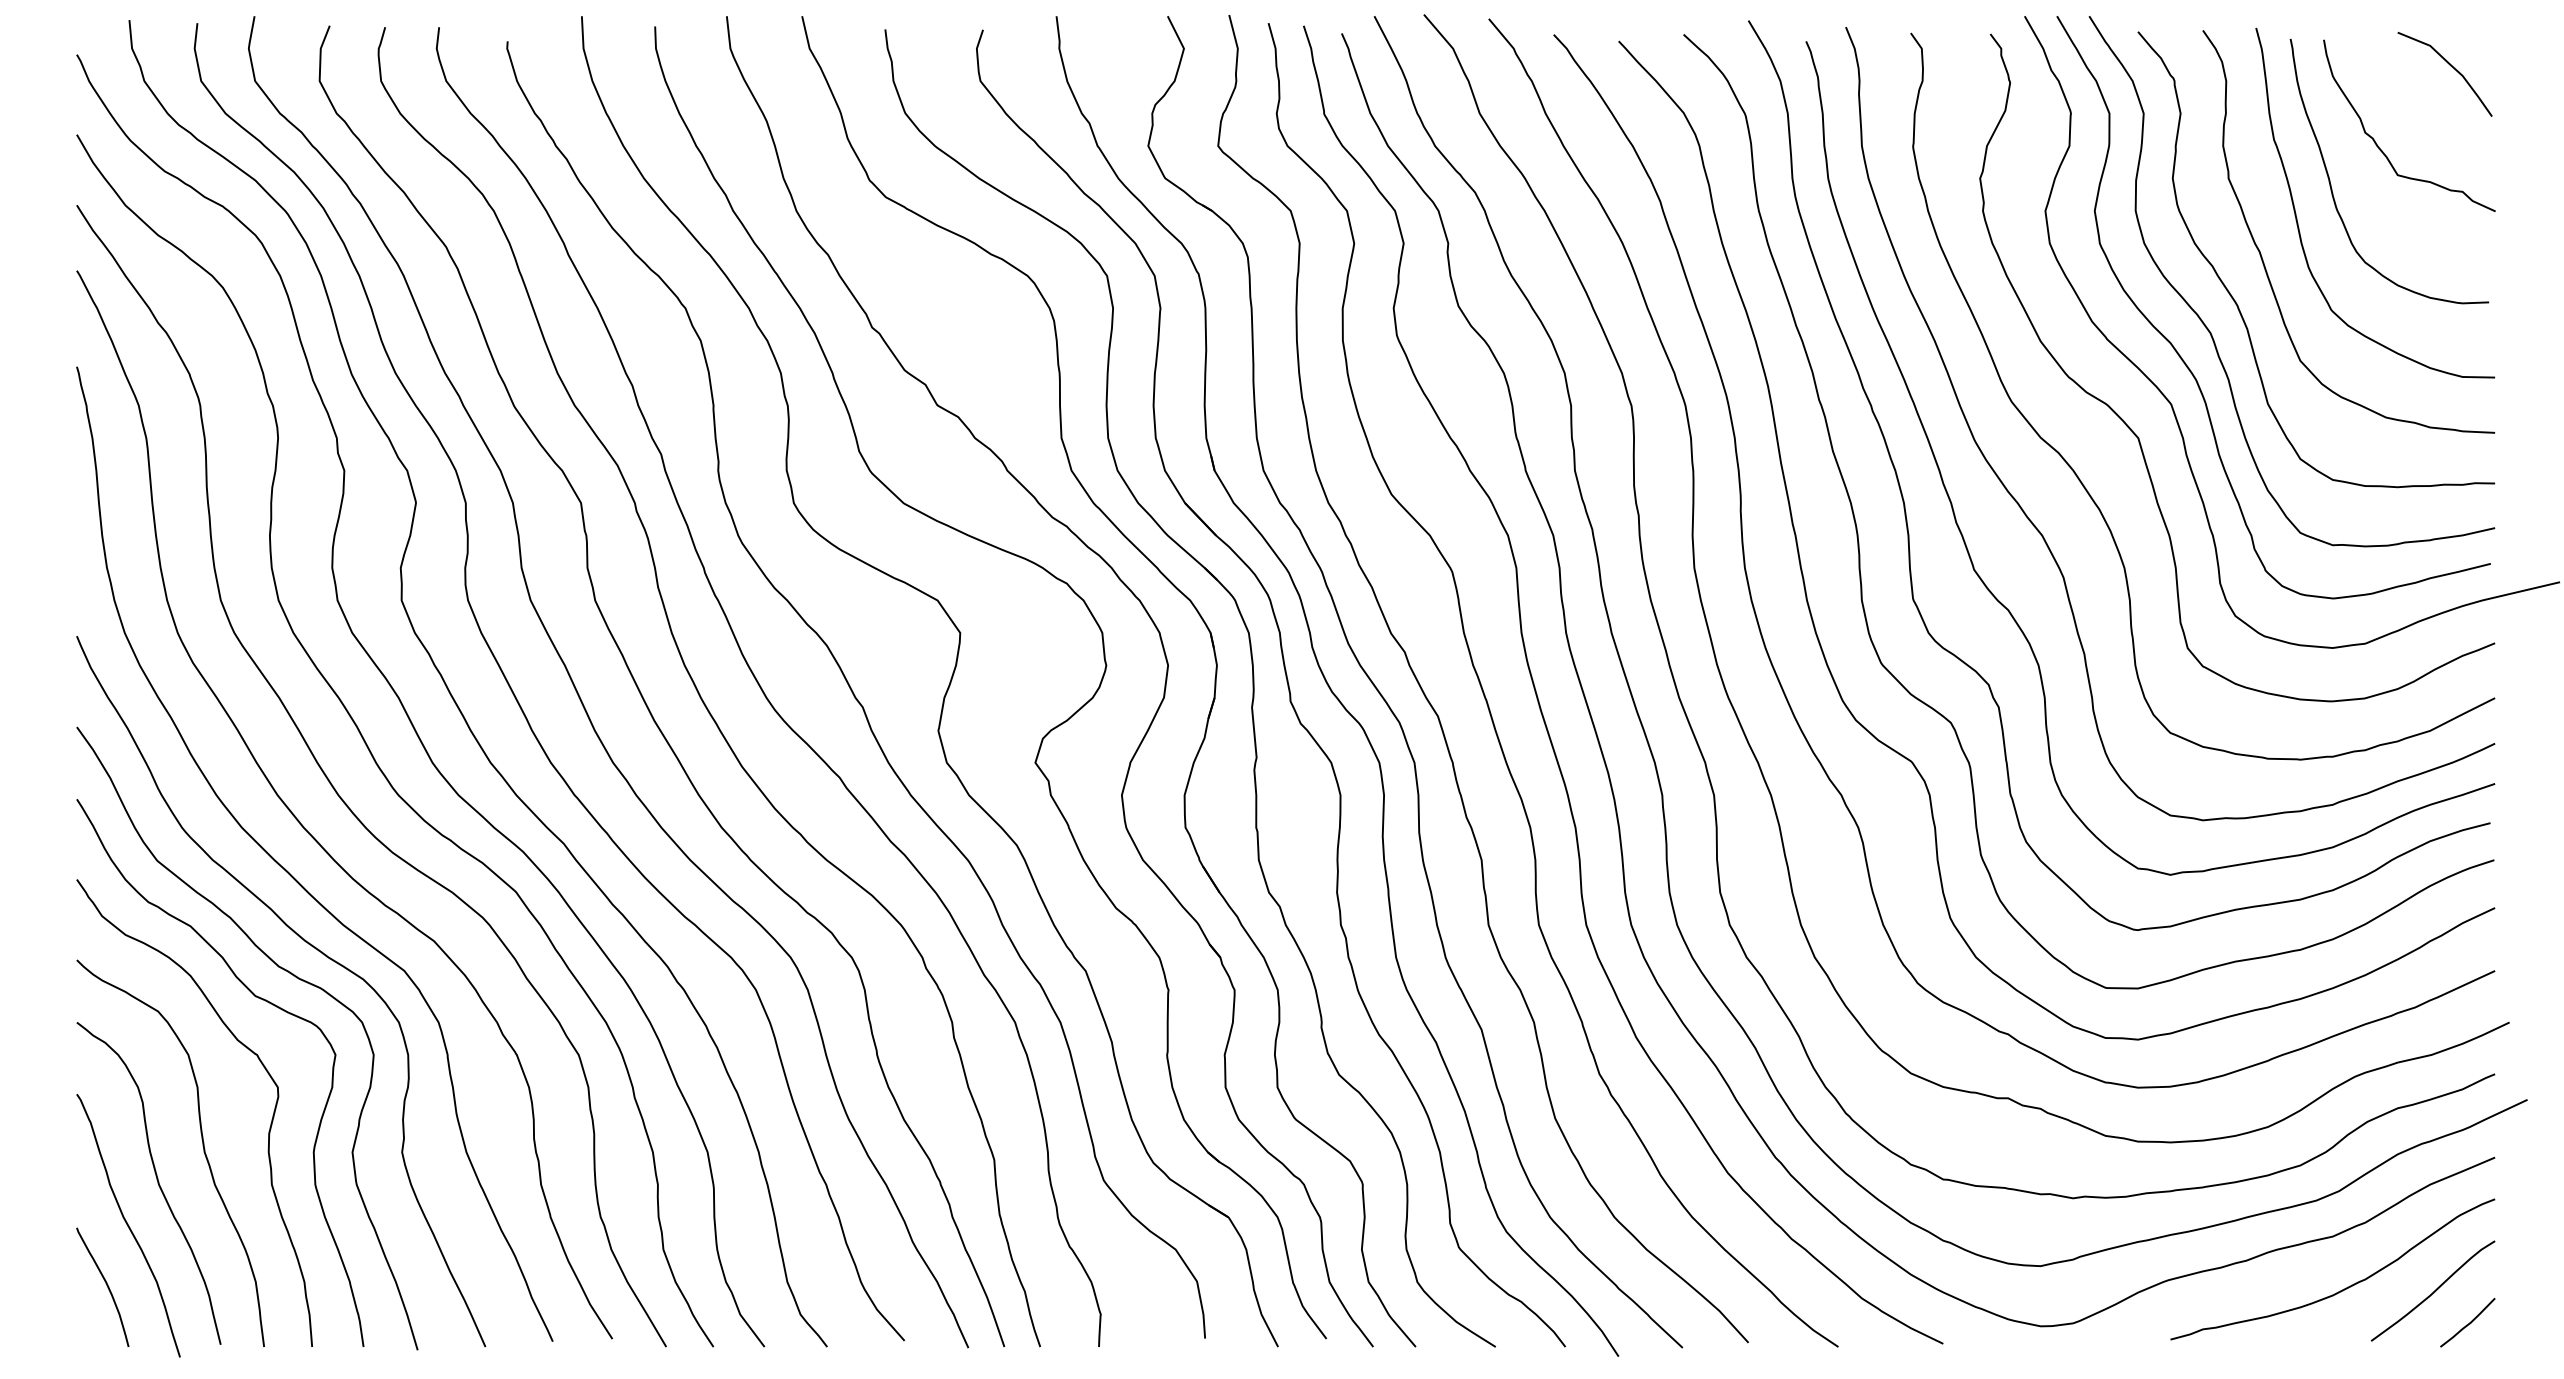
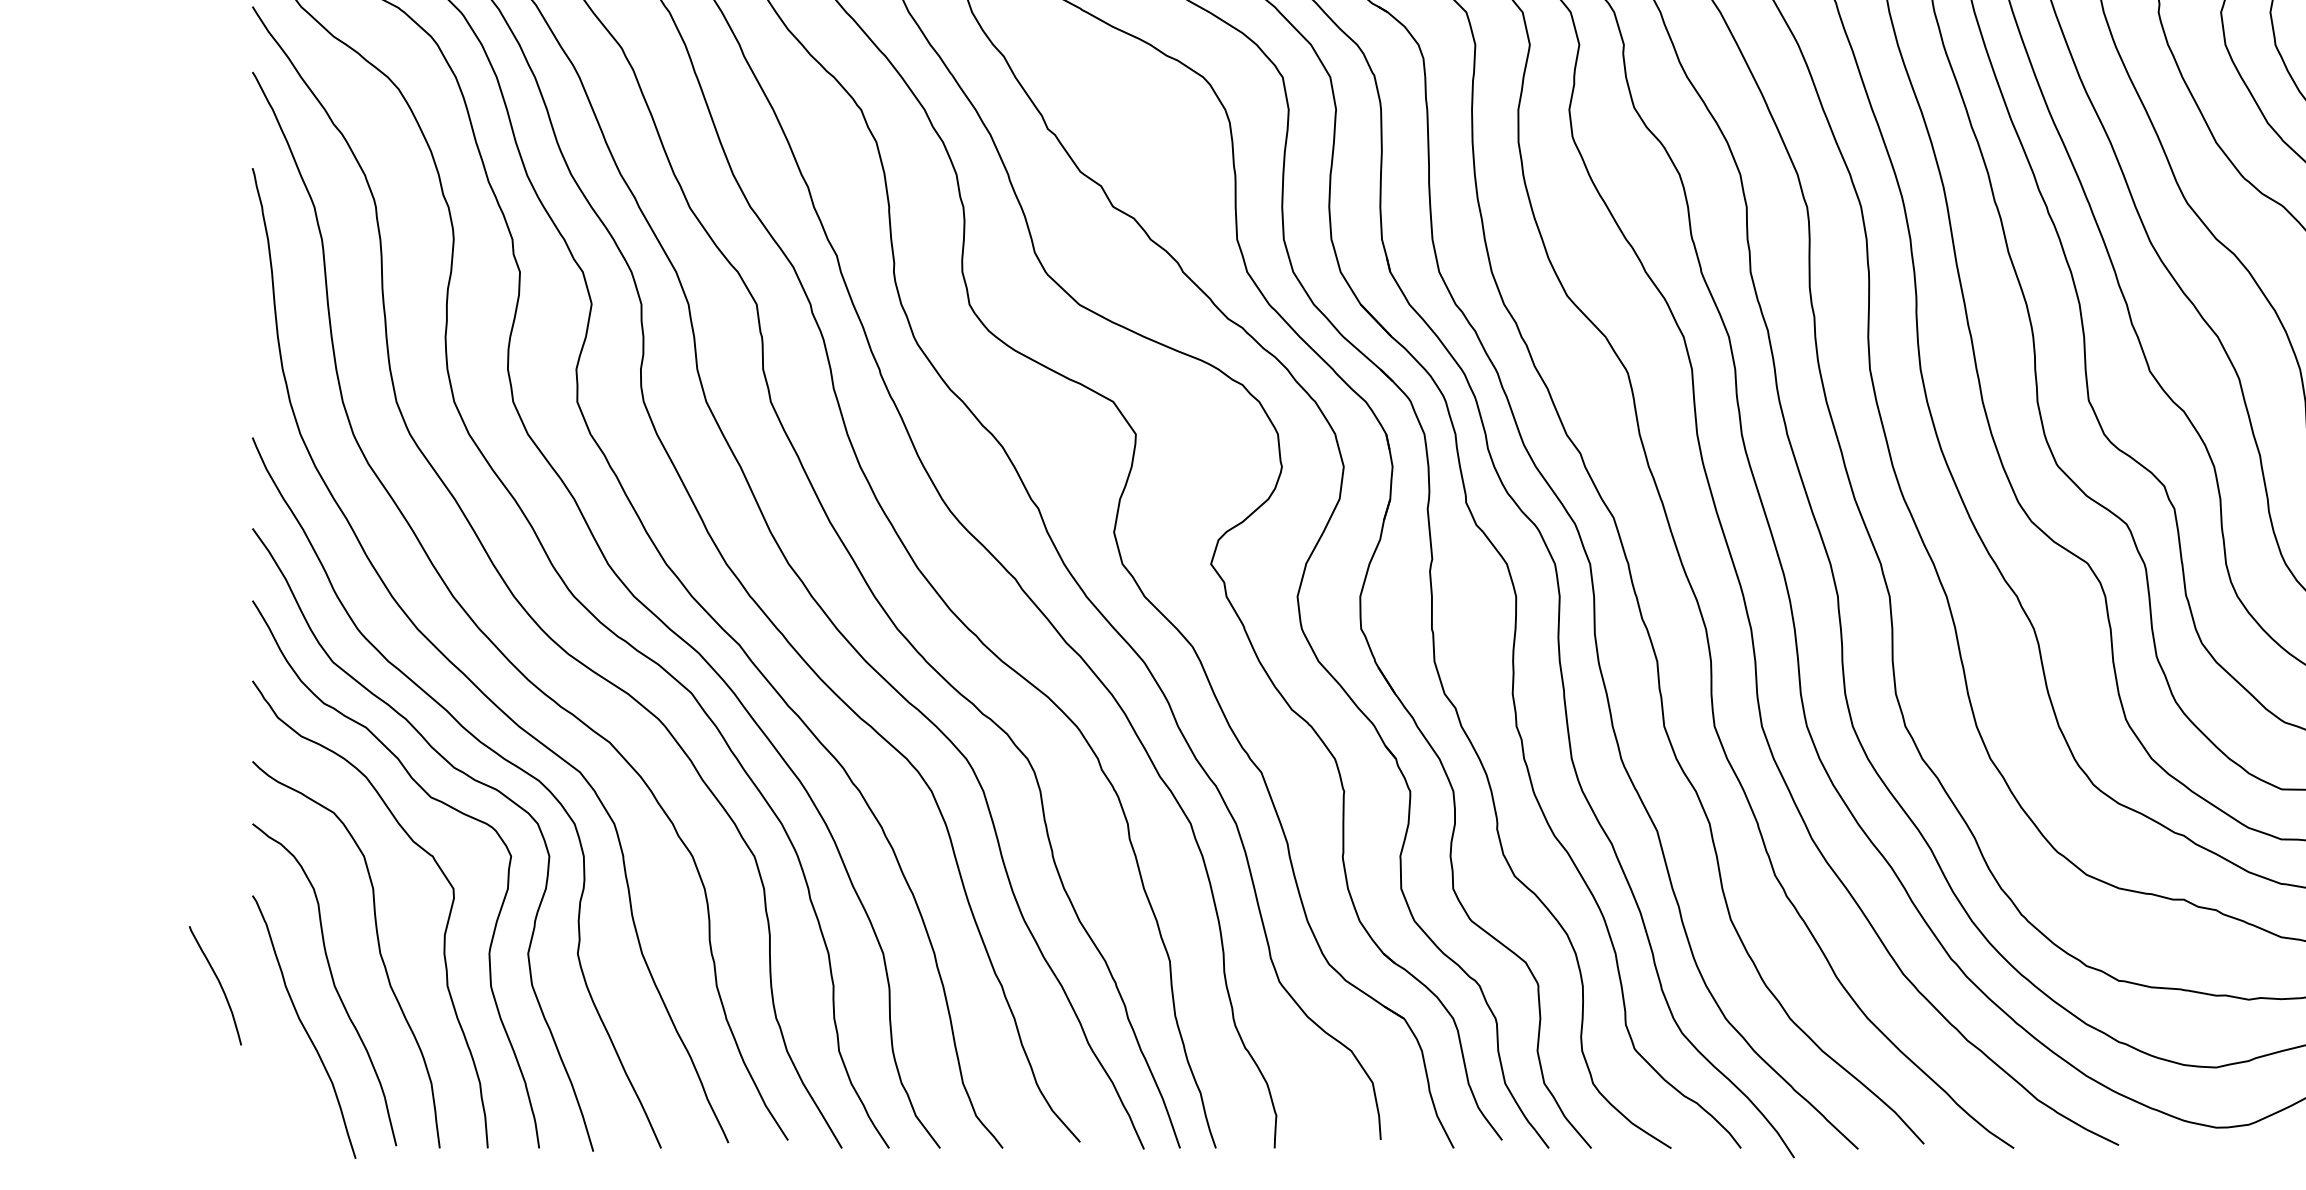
curve: (106, 1285) -> (219, 983), moved

